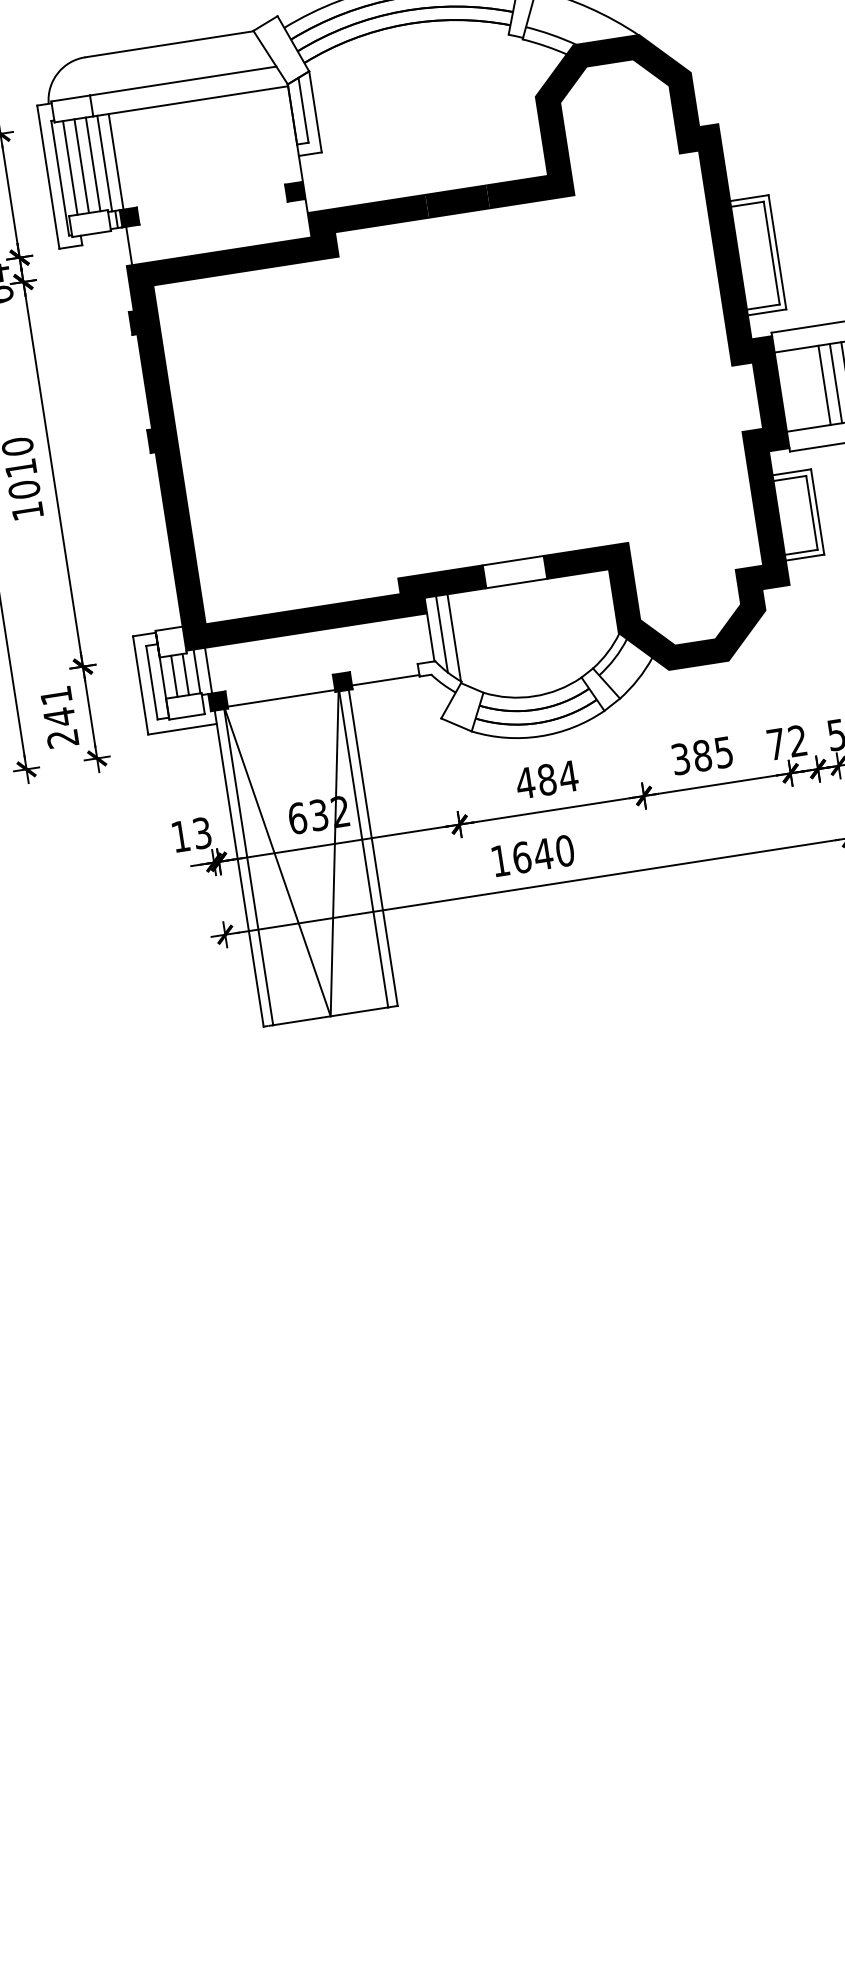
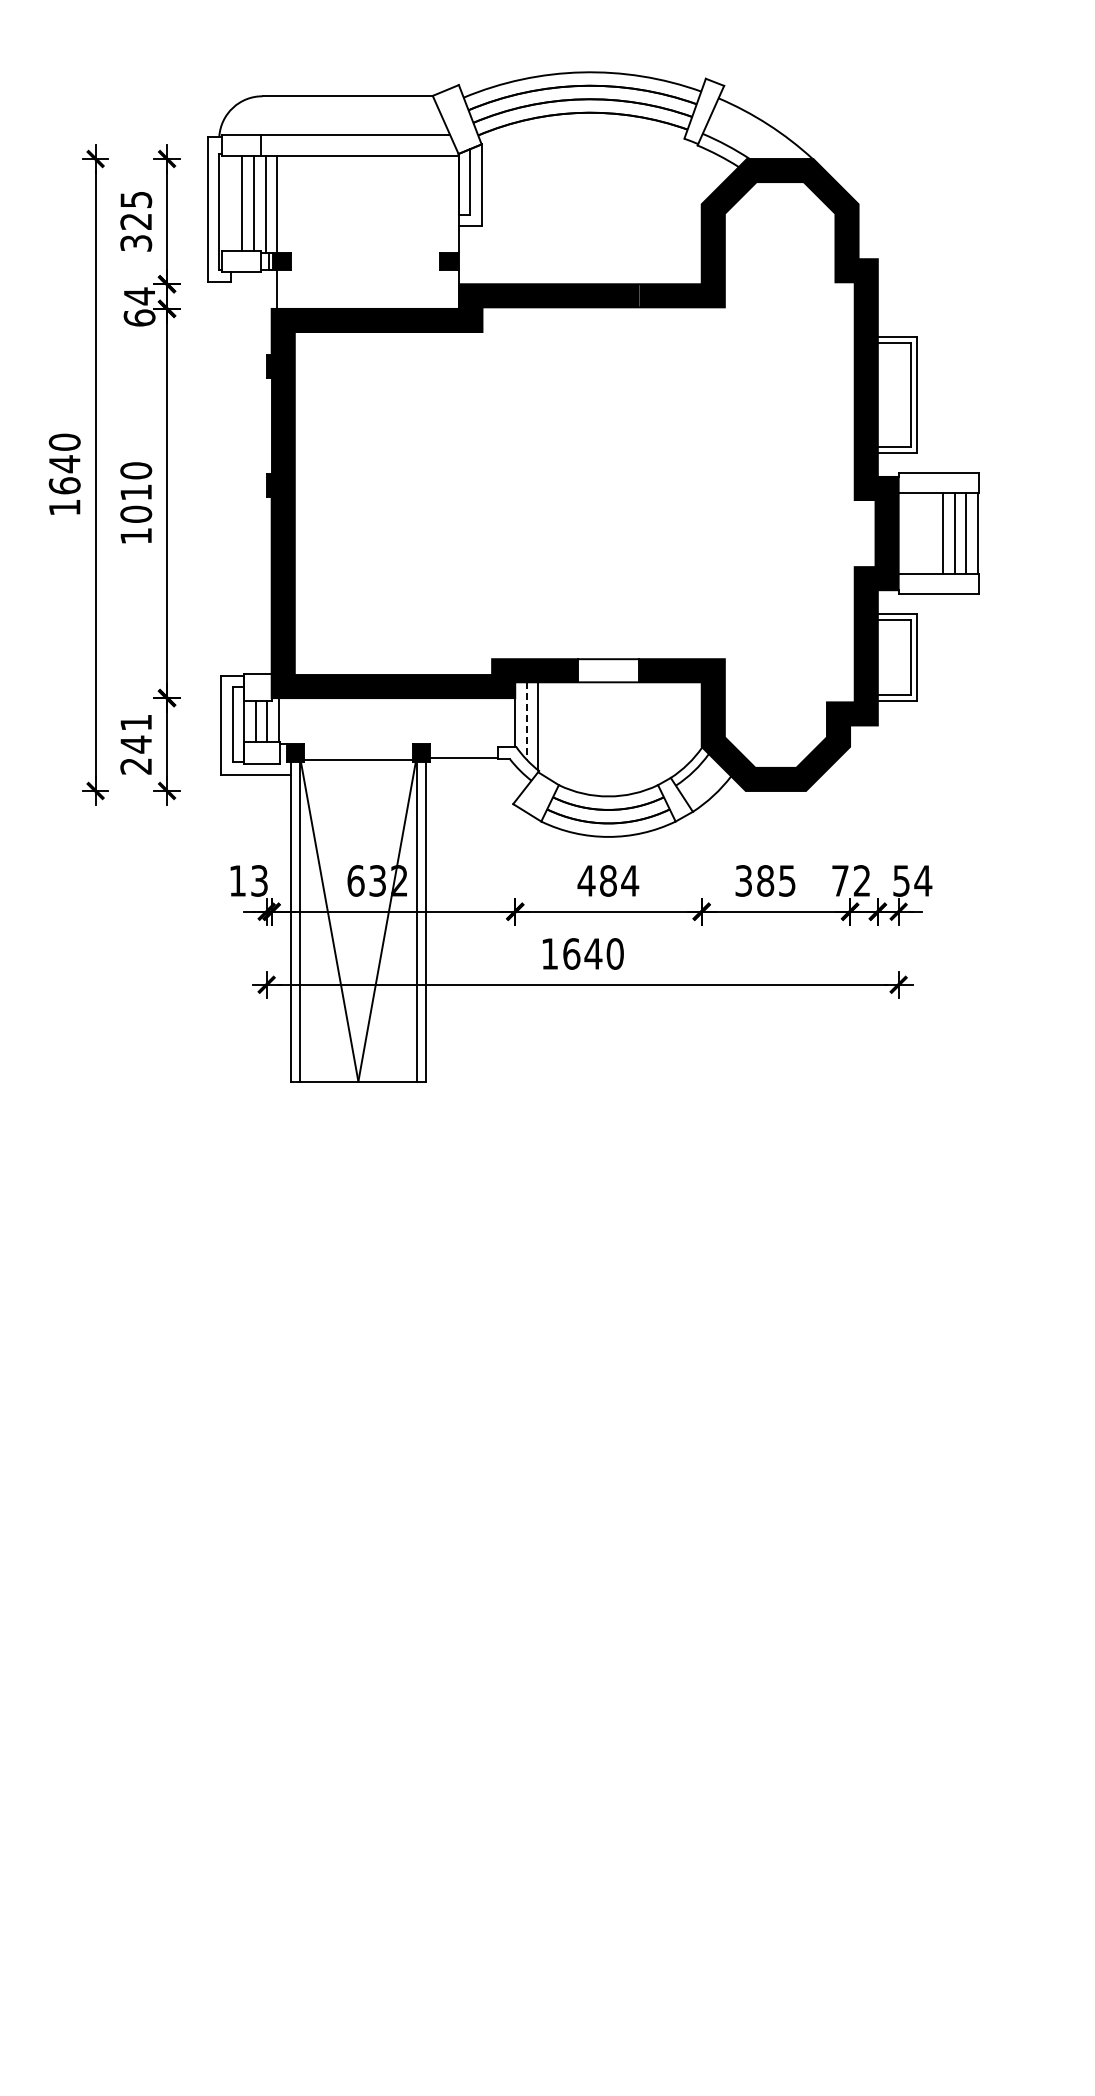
line: (69, 167) -> (230, 202), removed
line: (441, 634) -> (526, 721), solid -> dashed
line: (208, 669) -> (290, 720), removed

